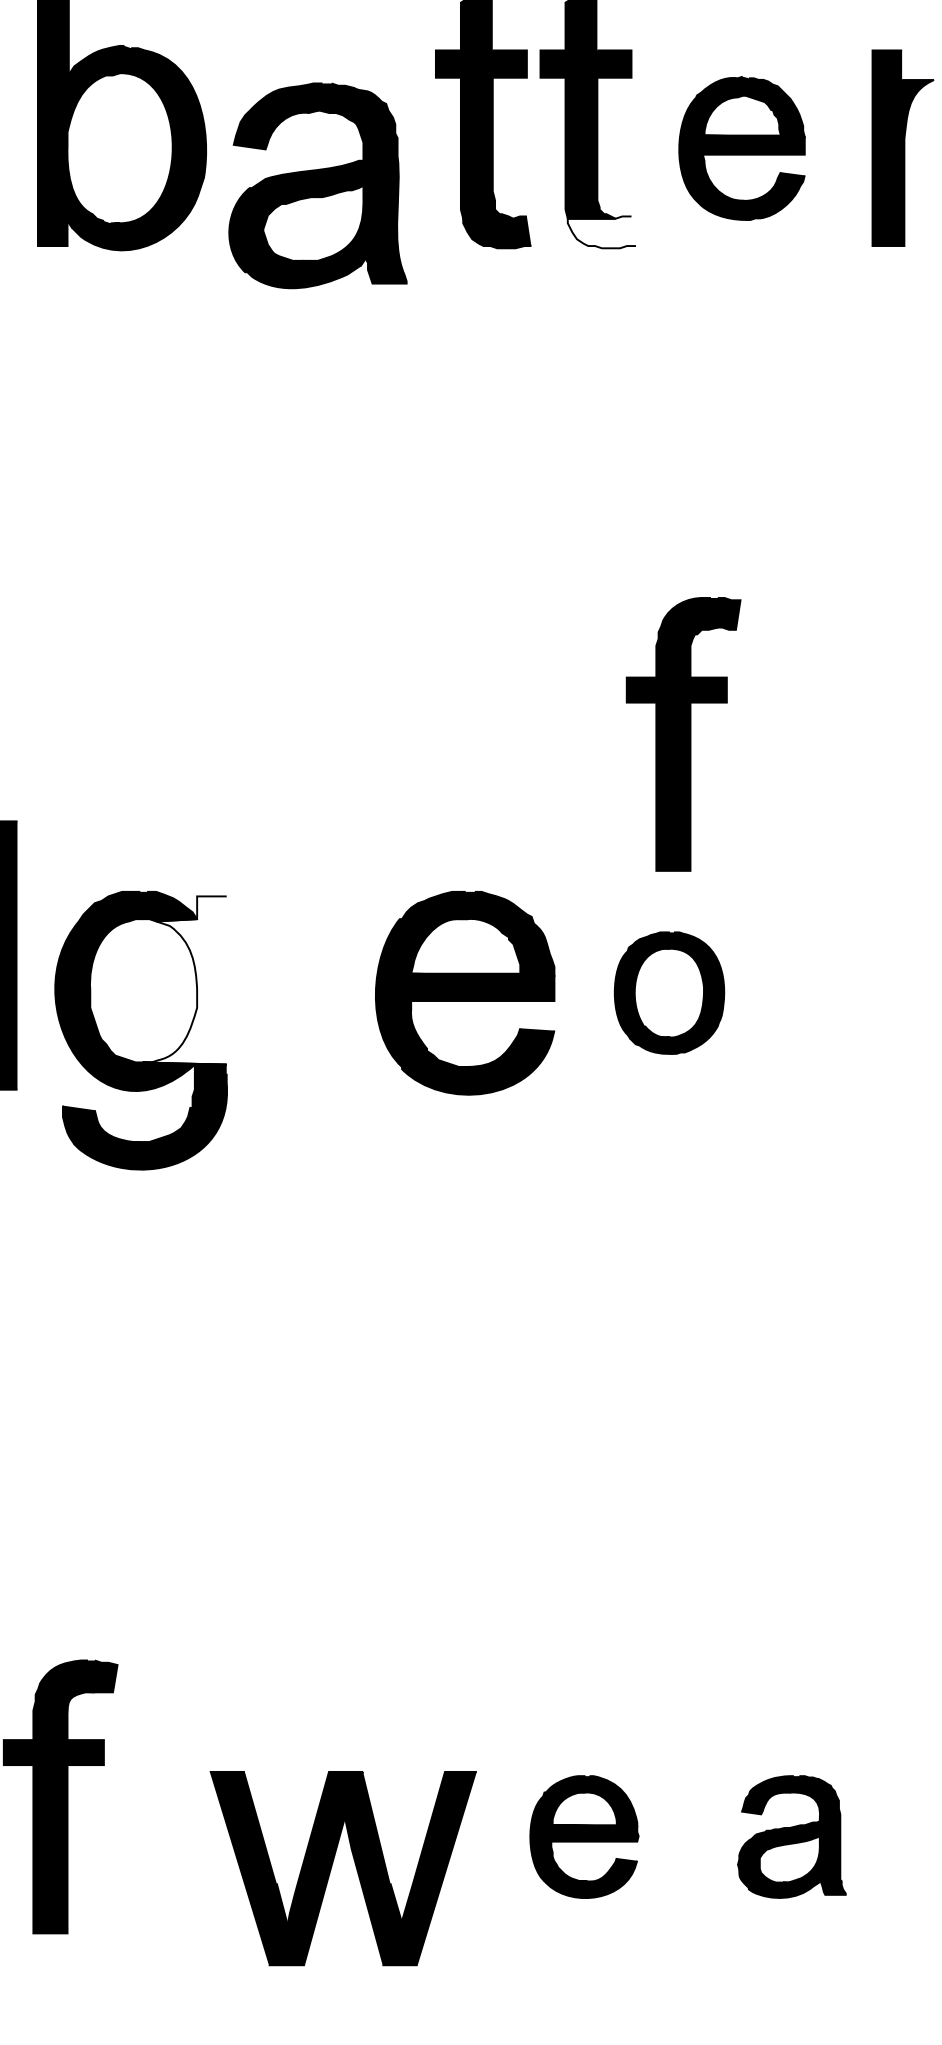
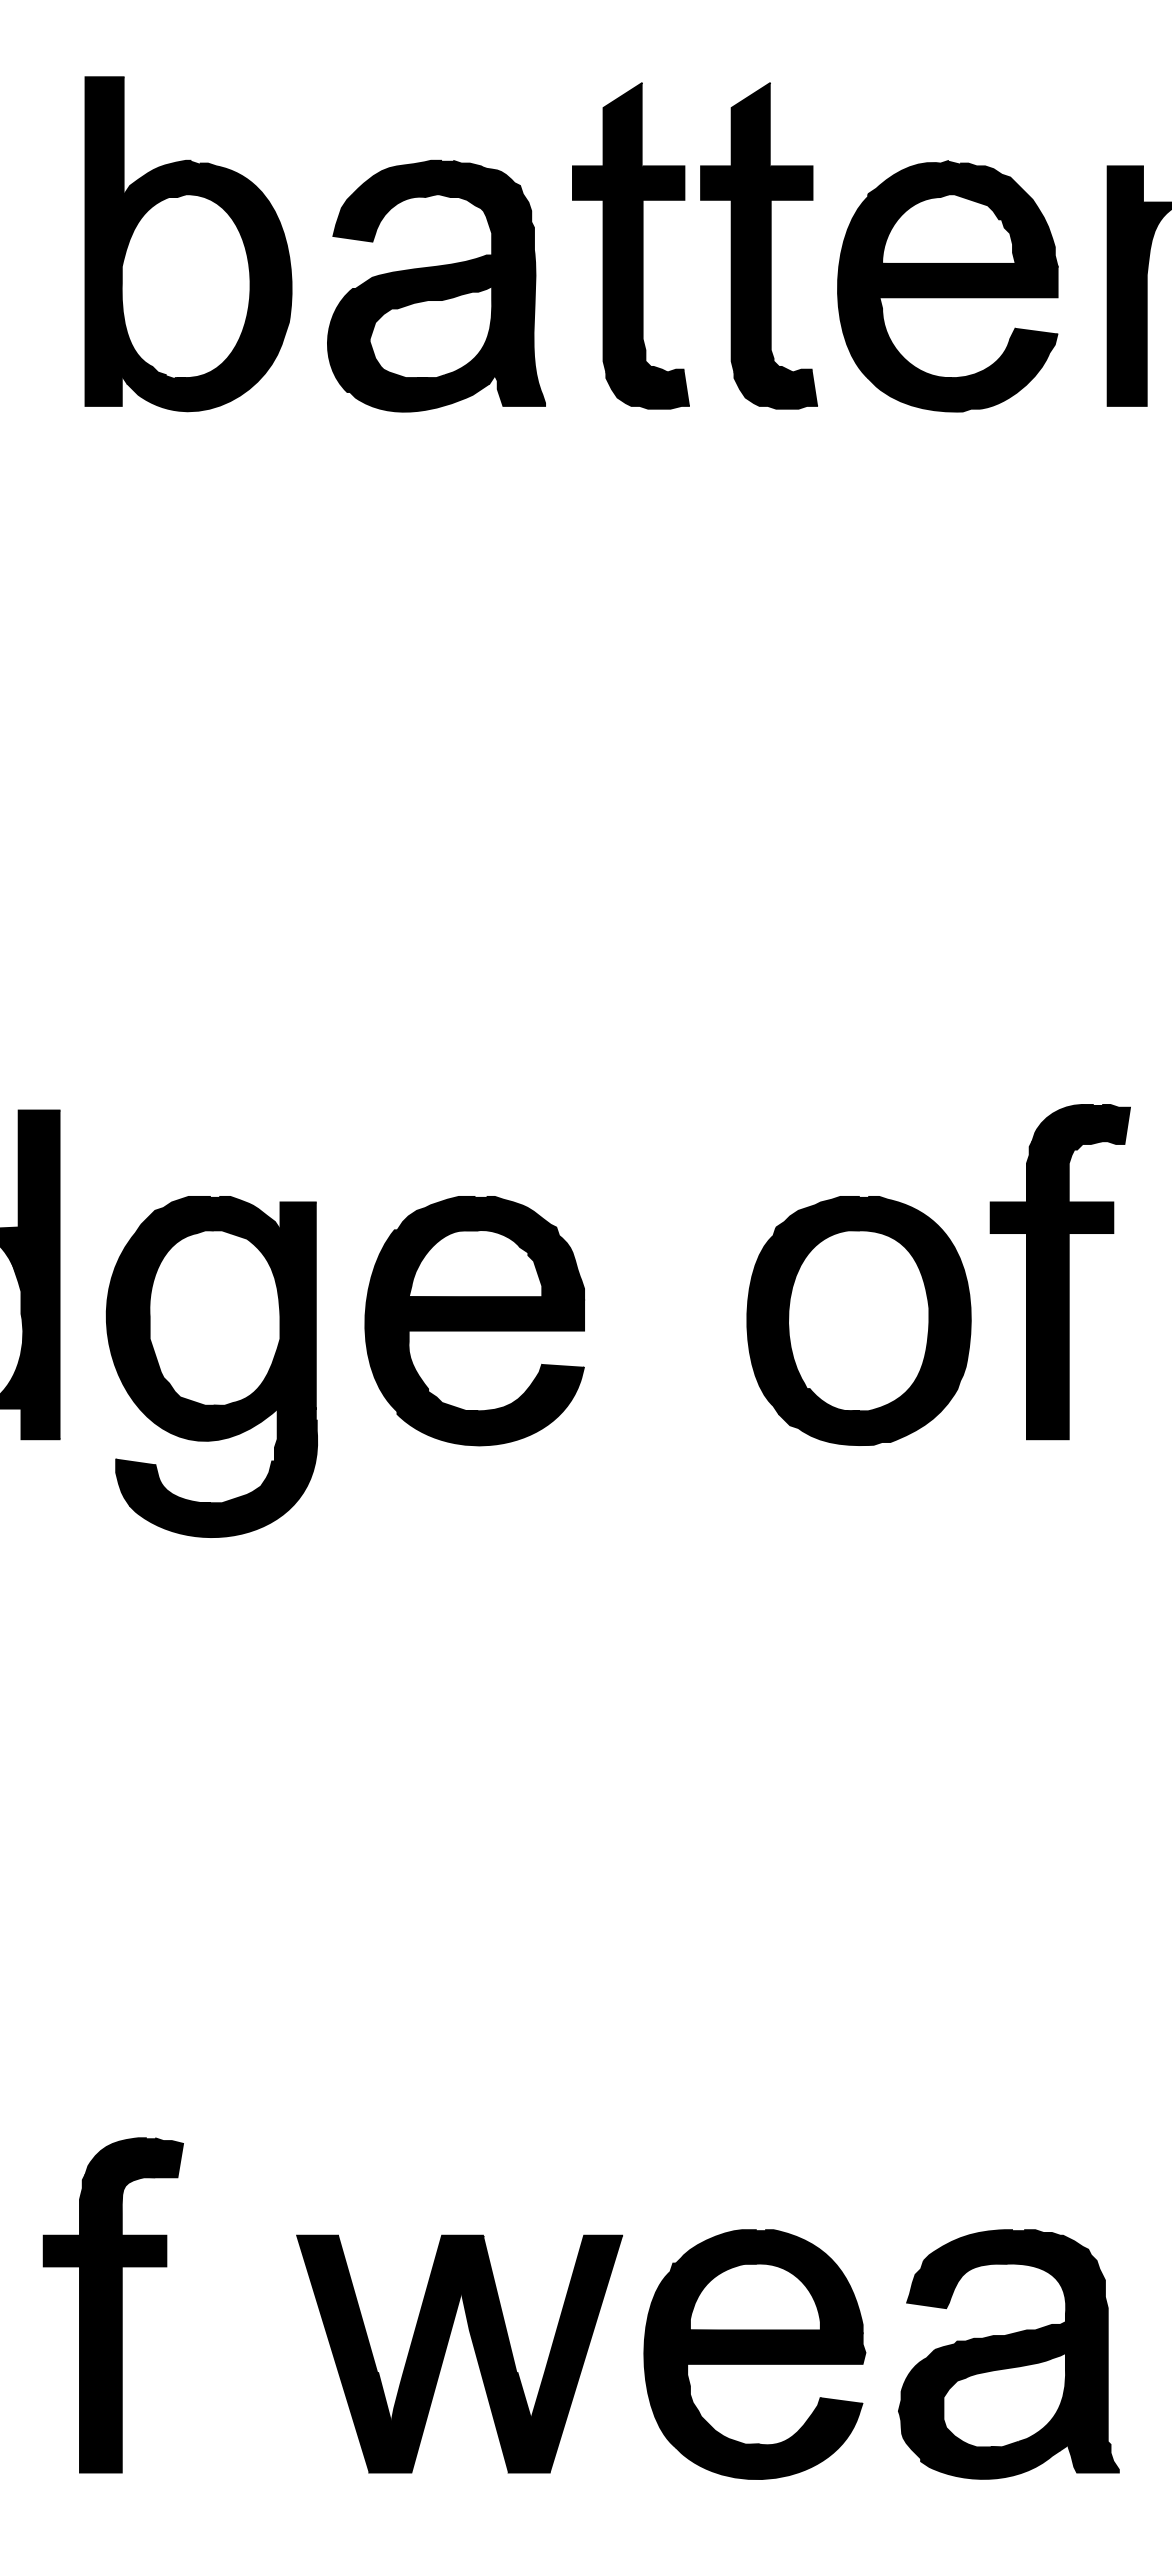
part: (741, 148) -> (947, 286), size x1.43
part: (317, 185) -> (436, 285), moved
fill: (602, 231) -> (776, 388), added
part: (682, 734) -> (1059, 1272), moved
fill: (184, 980) -> (264, 1305), added
part: (669, 992) -> (858, 1320), size x1.67
part: (464, 993) -> (474, 1321), moved
part: (584, 1837) -> (754, 2354), size x1.67
part: (791, 1837) -> (1008, 2354), size x1.67
part: (332, 1865) -> (446, 2350), moved

